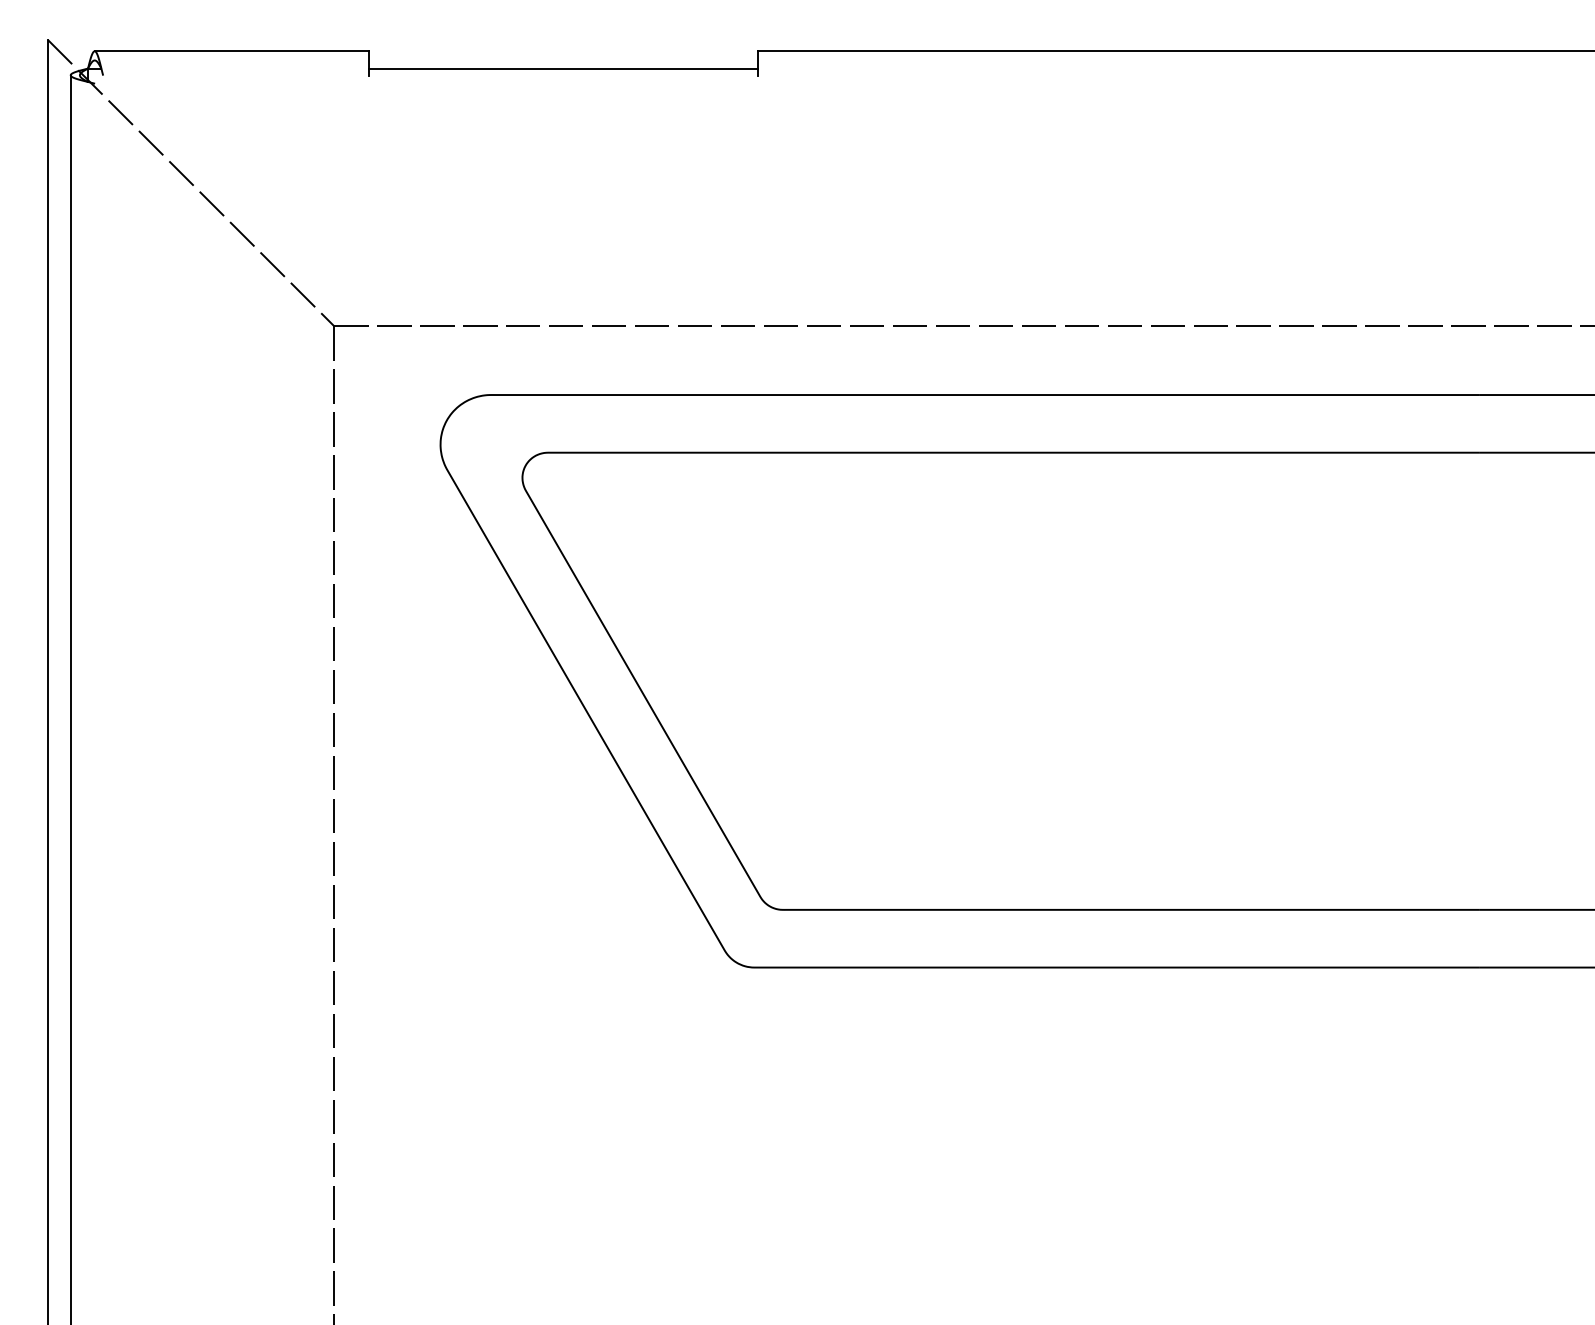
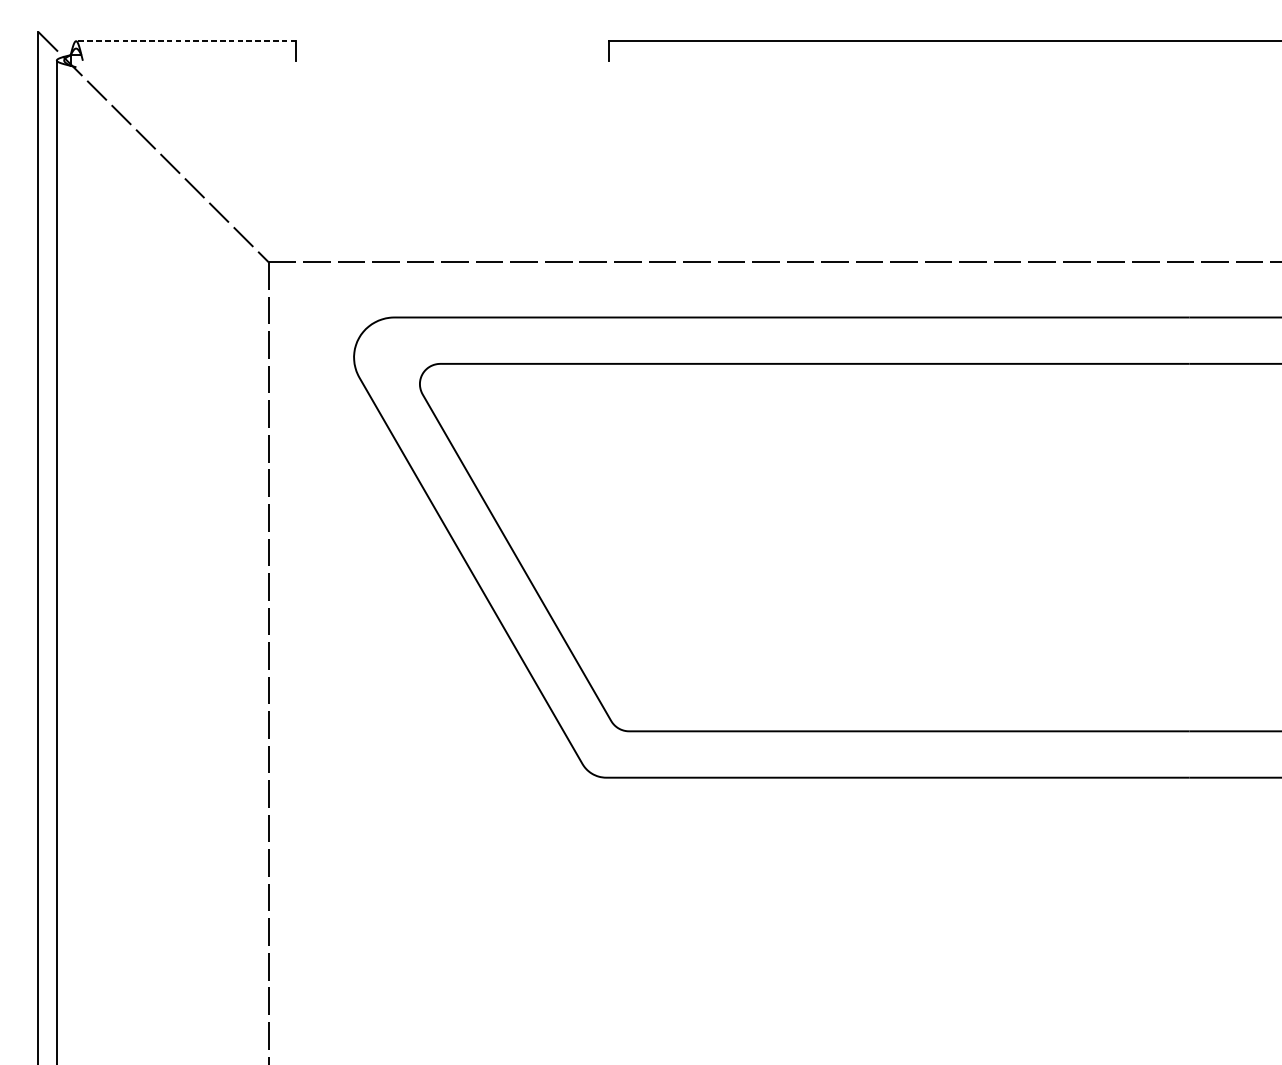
line: (231, 51) -> (186, 41), solid -> dashed
line: (563, 68) -> (452, 55), removed

